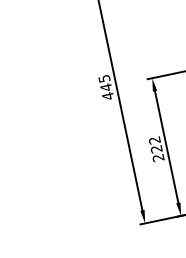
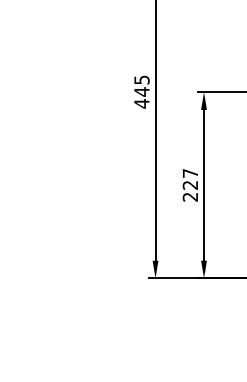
text: (154, 140) -> (189, 173), 222 -> 227

